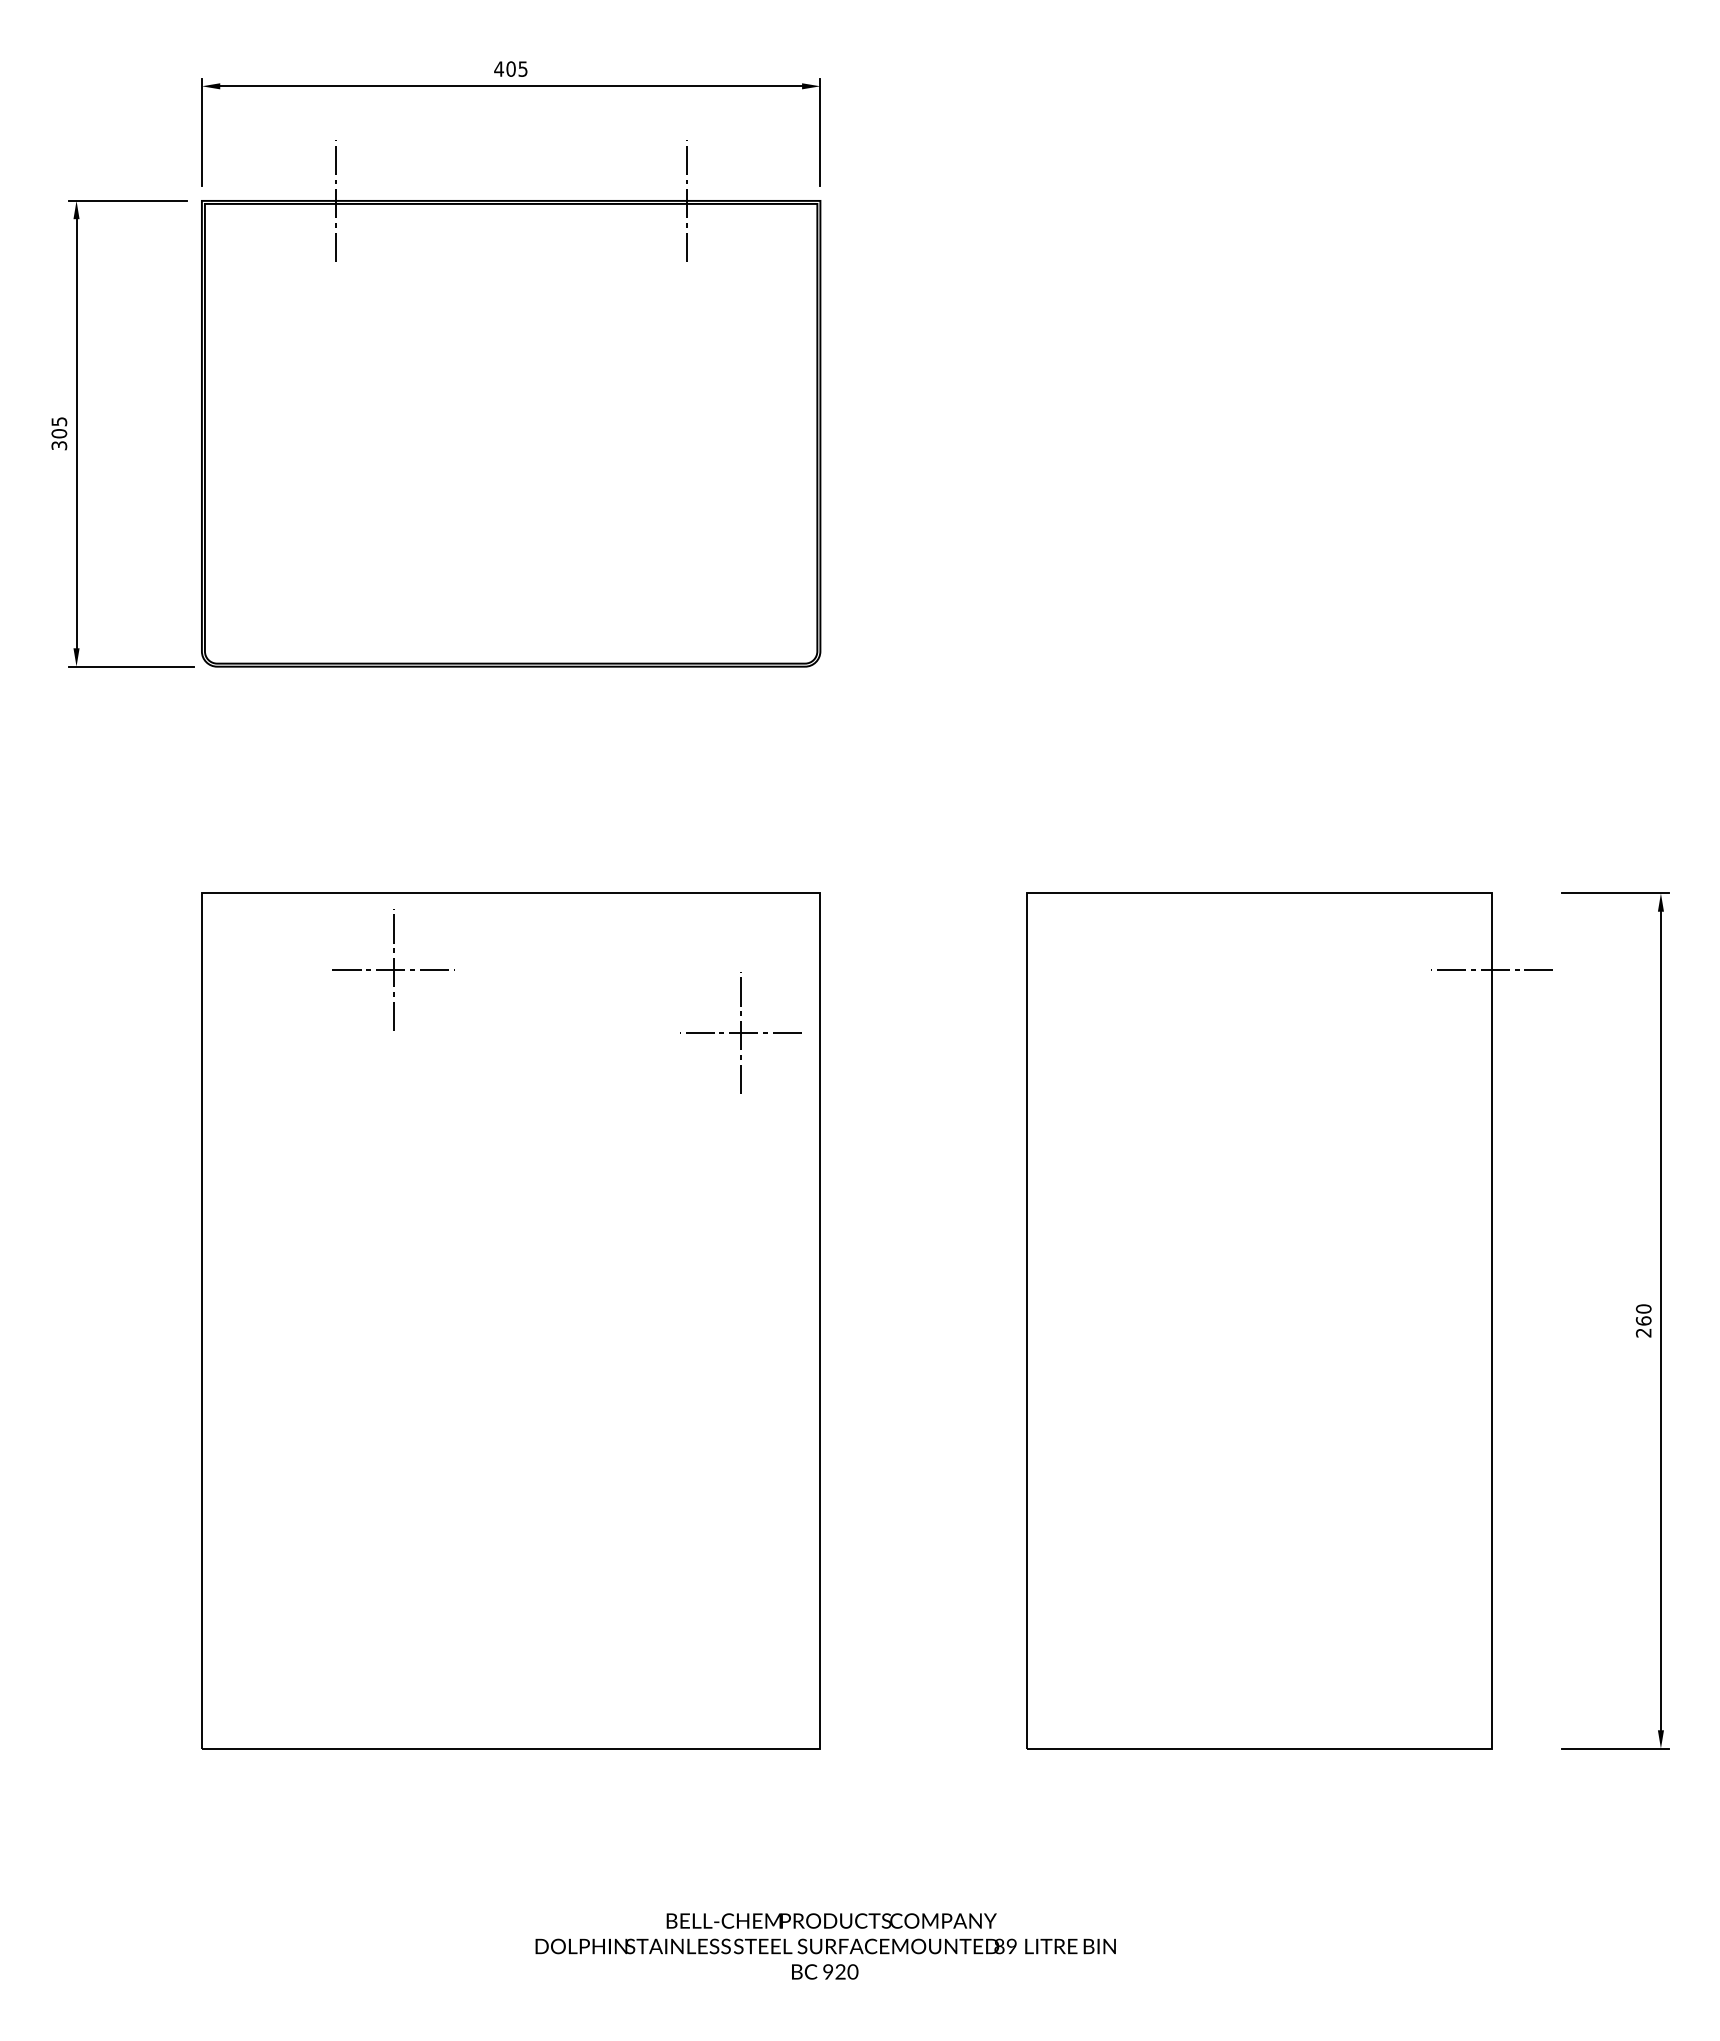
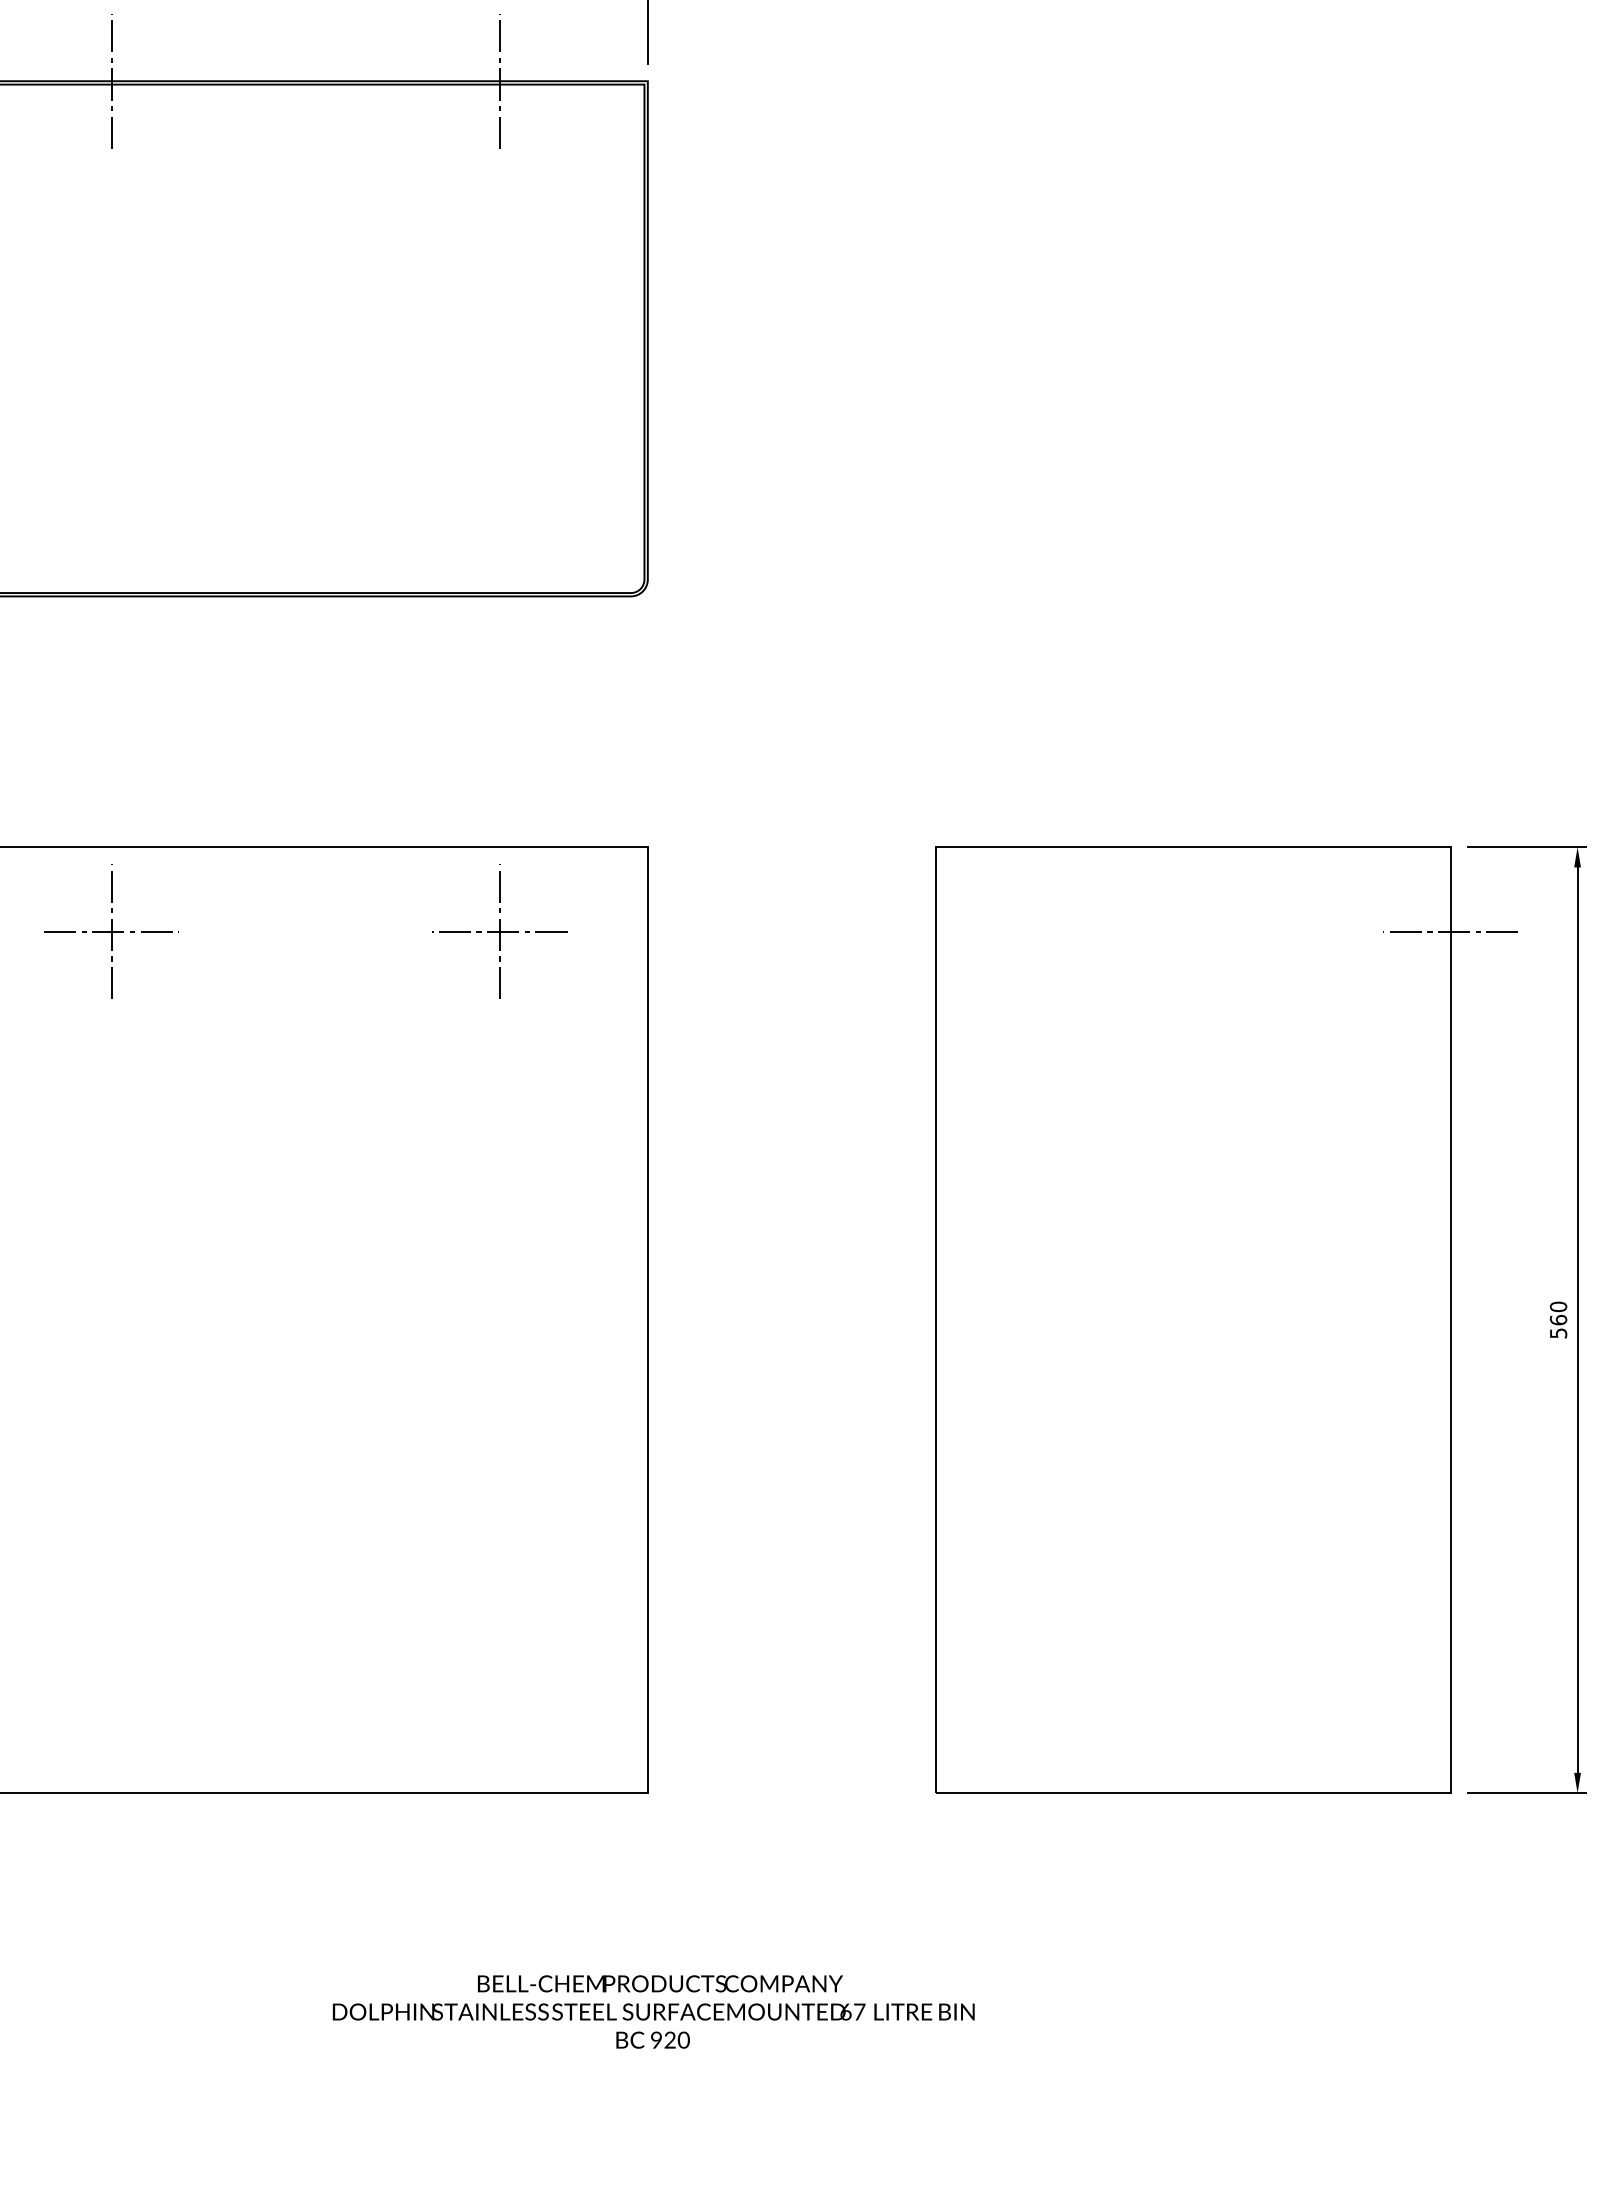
part: (393, 969) -> (111, 931), moved
part: (740, 1032) -> (499, 931), moved
part: (1289, 1320) -> (1226, 1319), moved
text: (1643, 1332) -> (1558, 1332), 260 -> 560
text: (1005, 1945) -> (852, 2010), 89 -> 67

